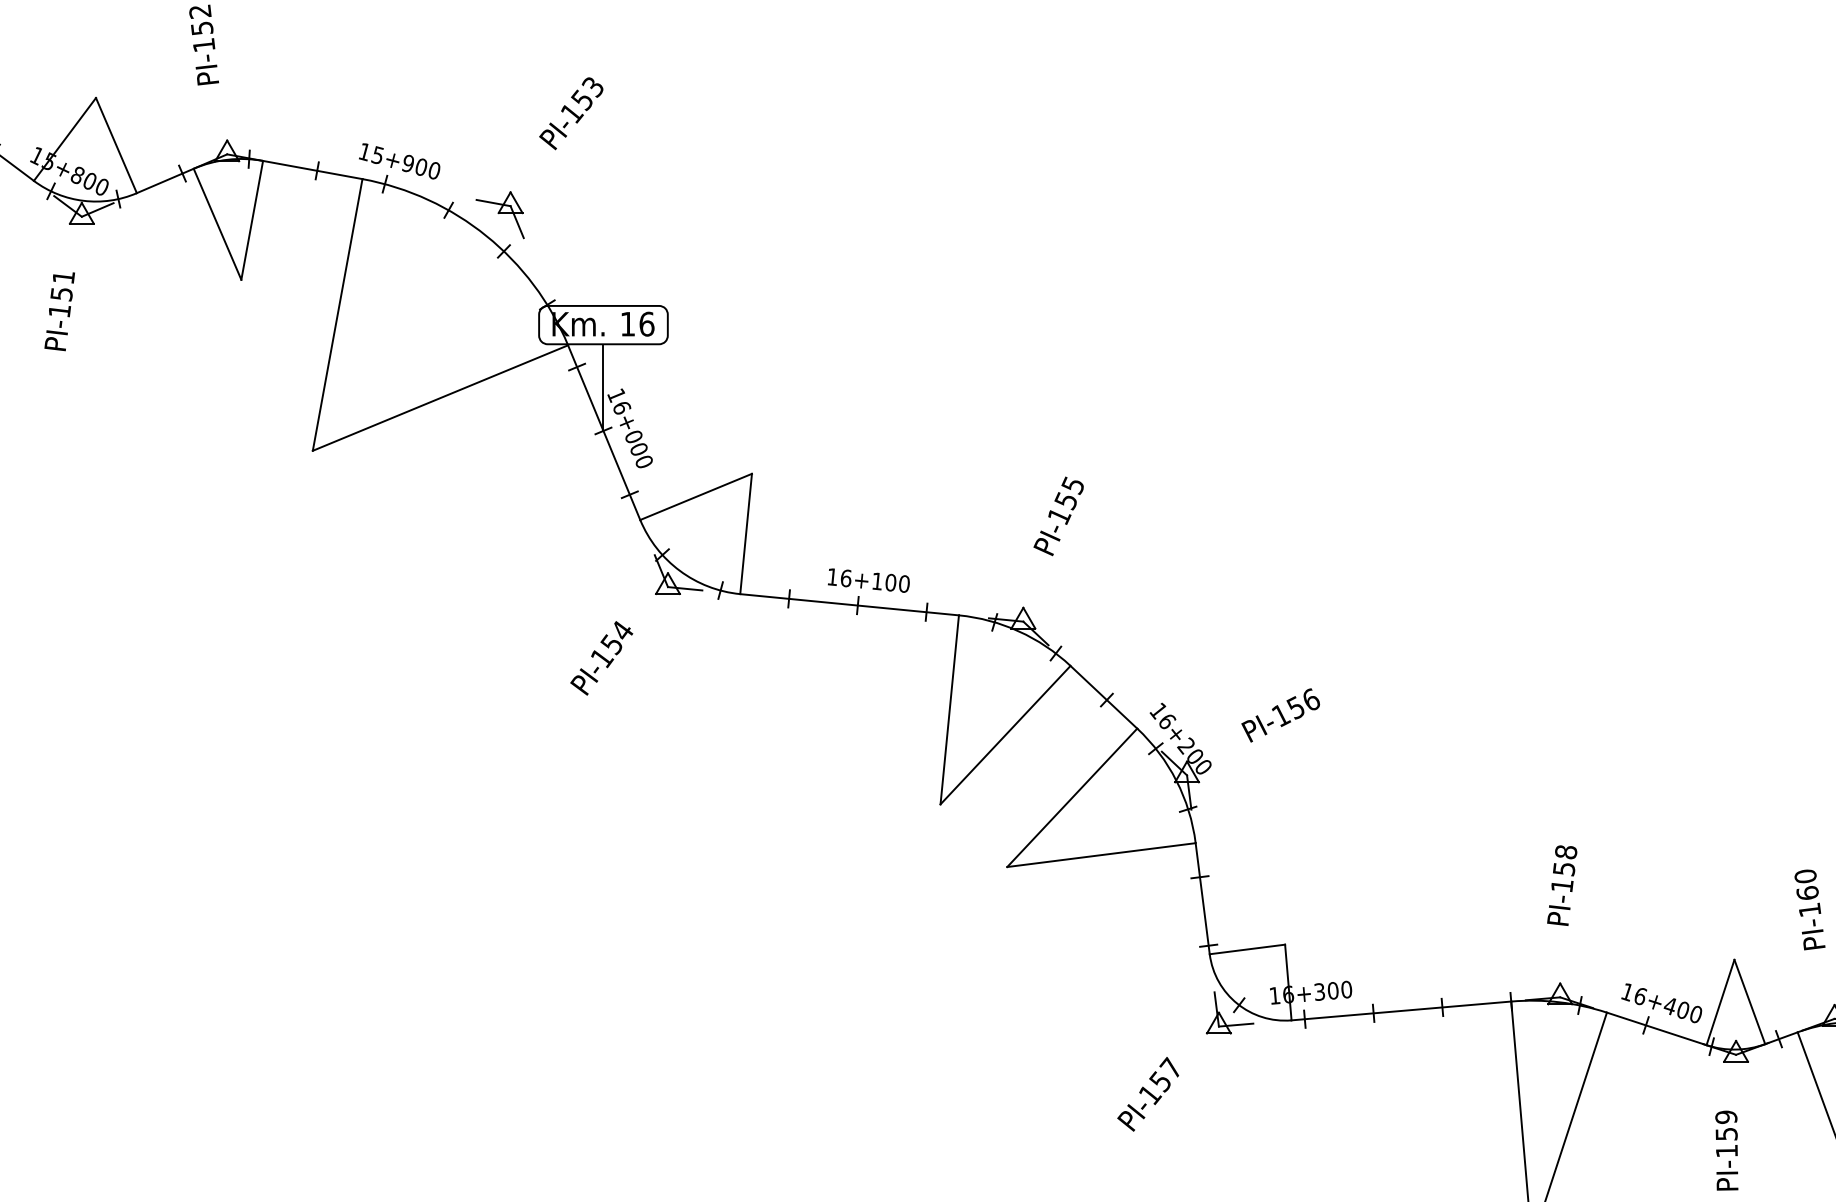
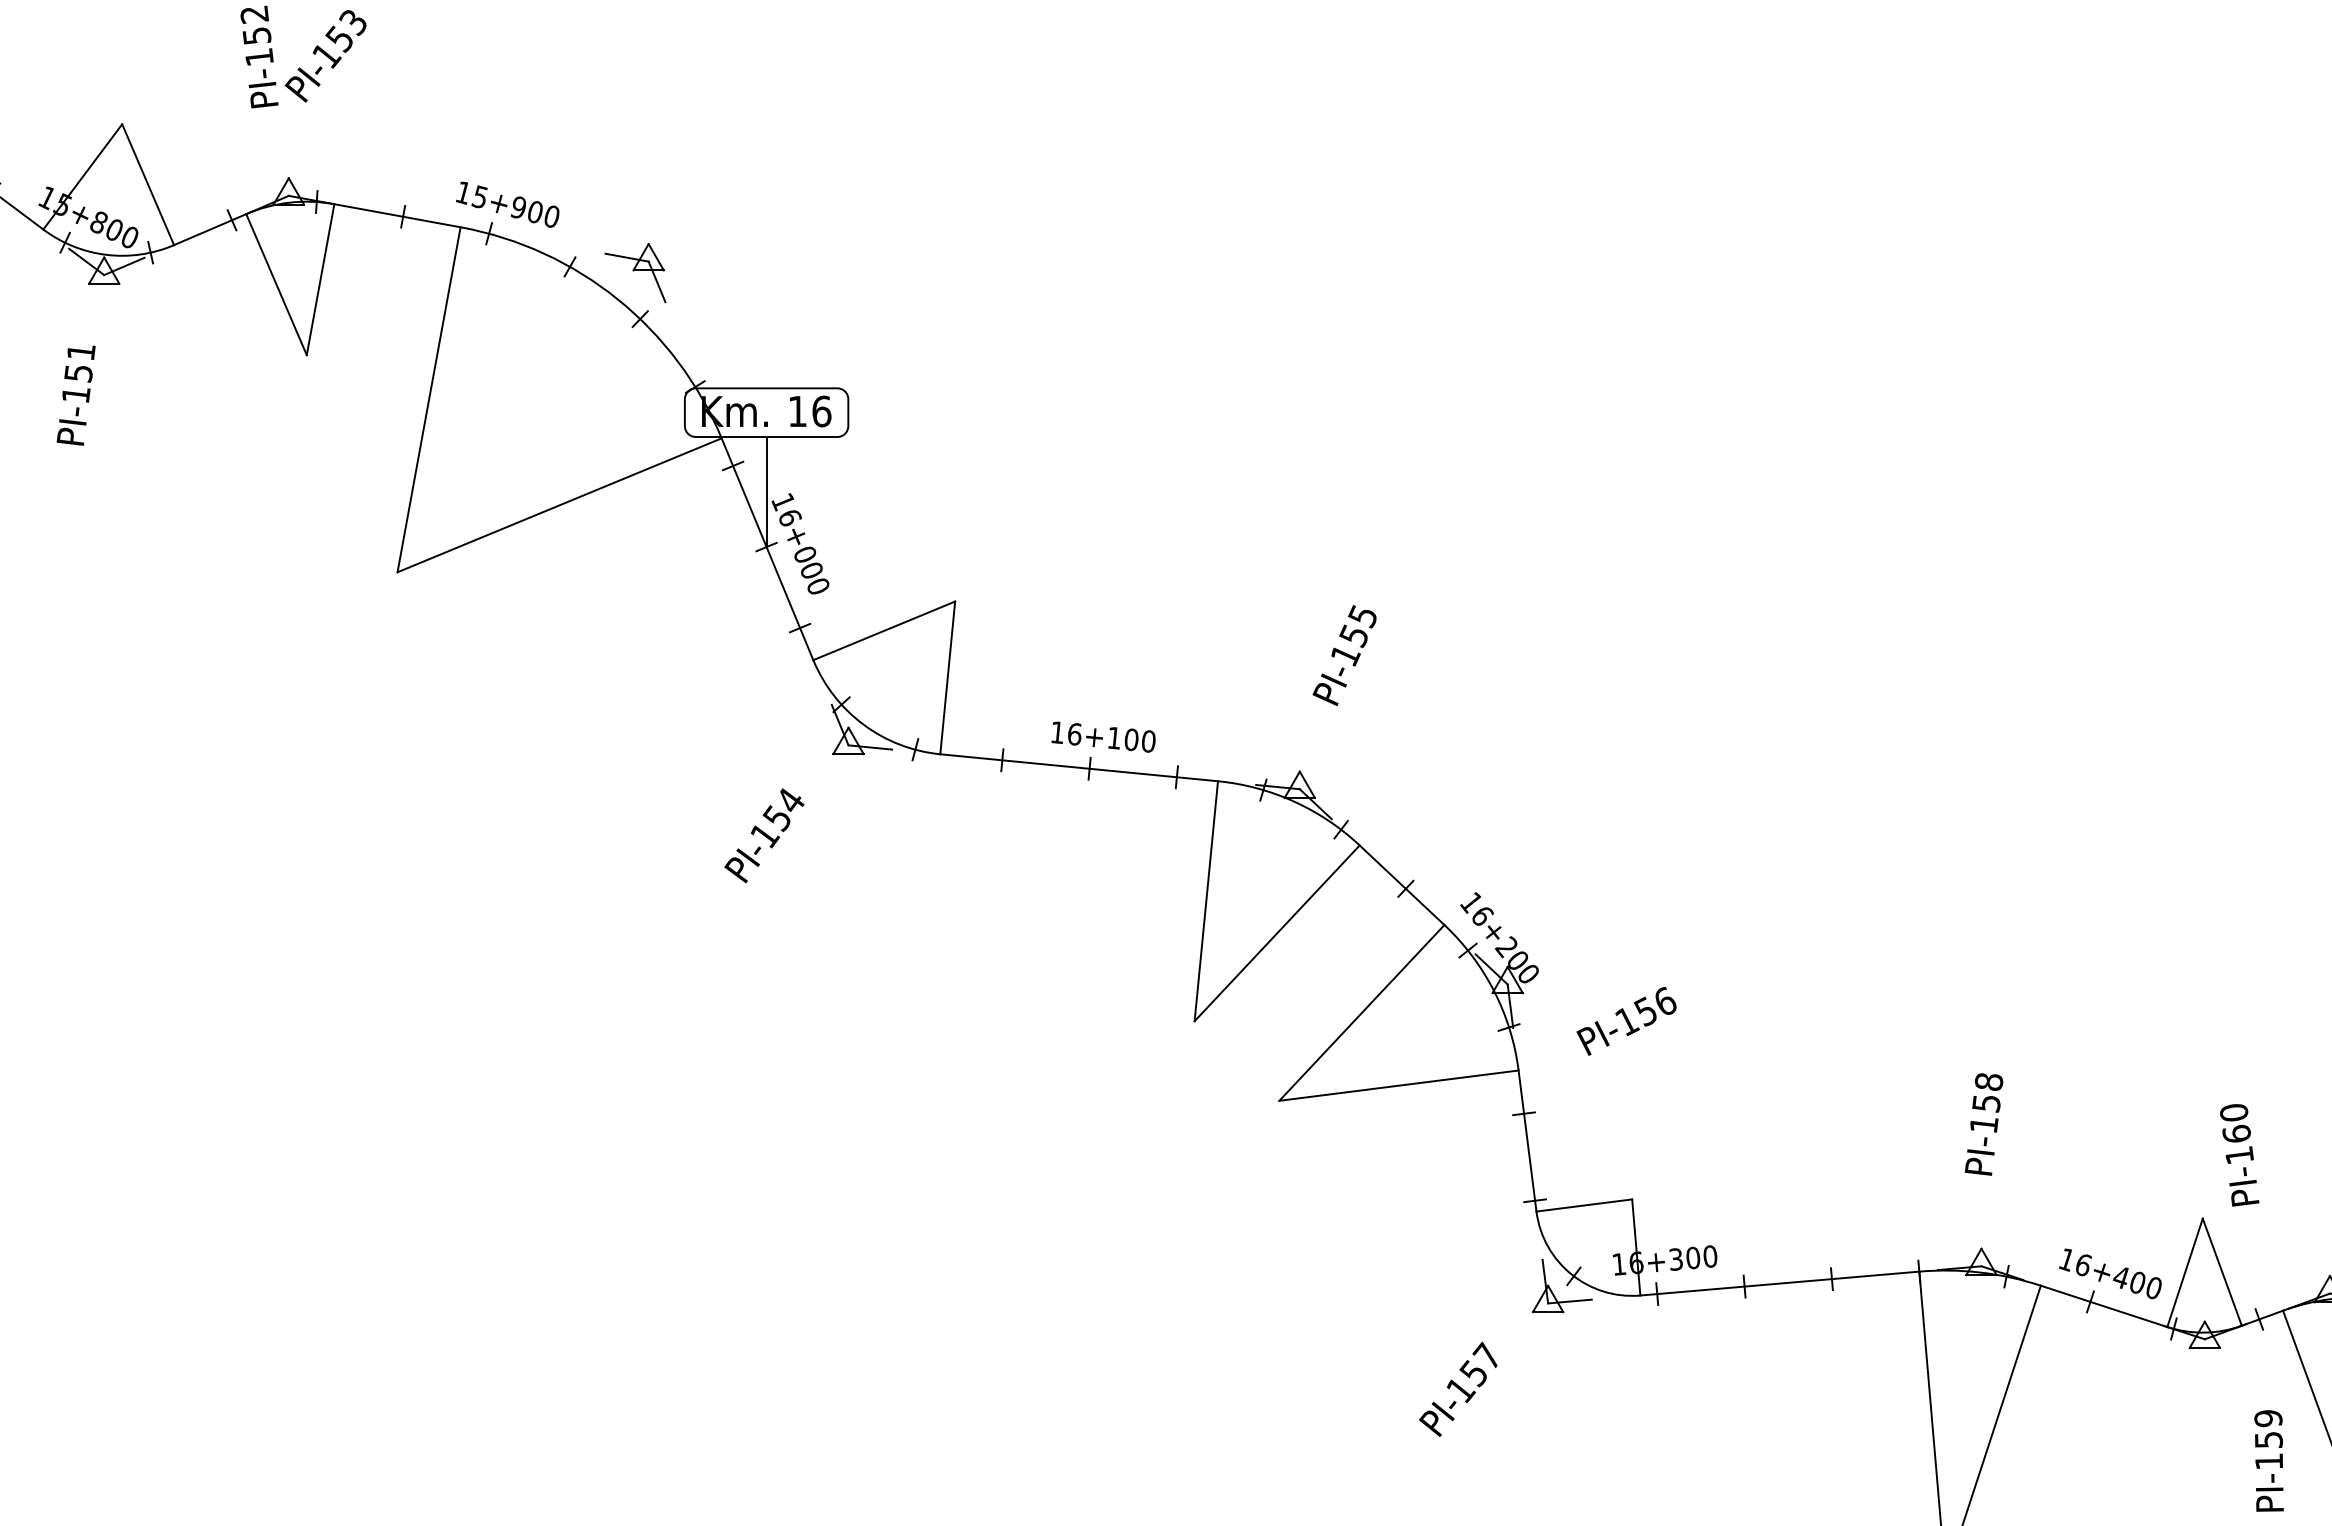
text: (571, 113) -> (325, 56), moved
text: (1280, 714) -> (1626, 1020), moved
text: (1809, 910) -> (2239, 1155), moved
text: (1726, 1150) -> (2268, 1460), moved

